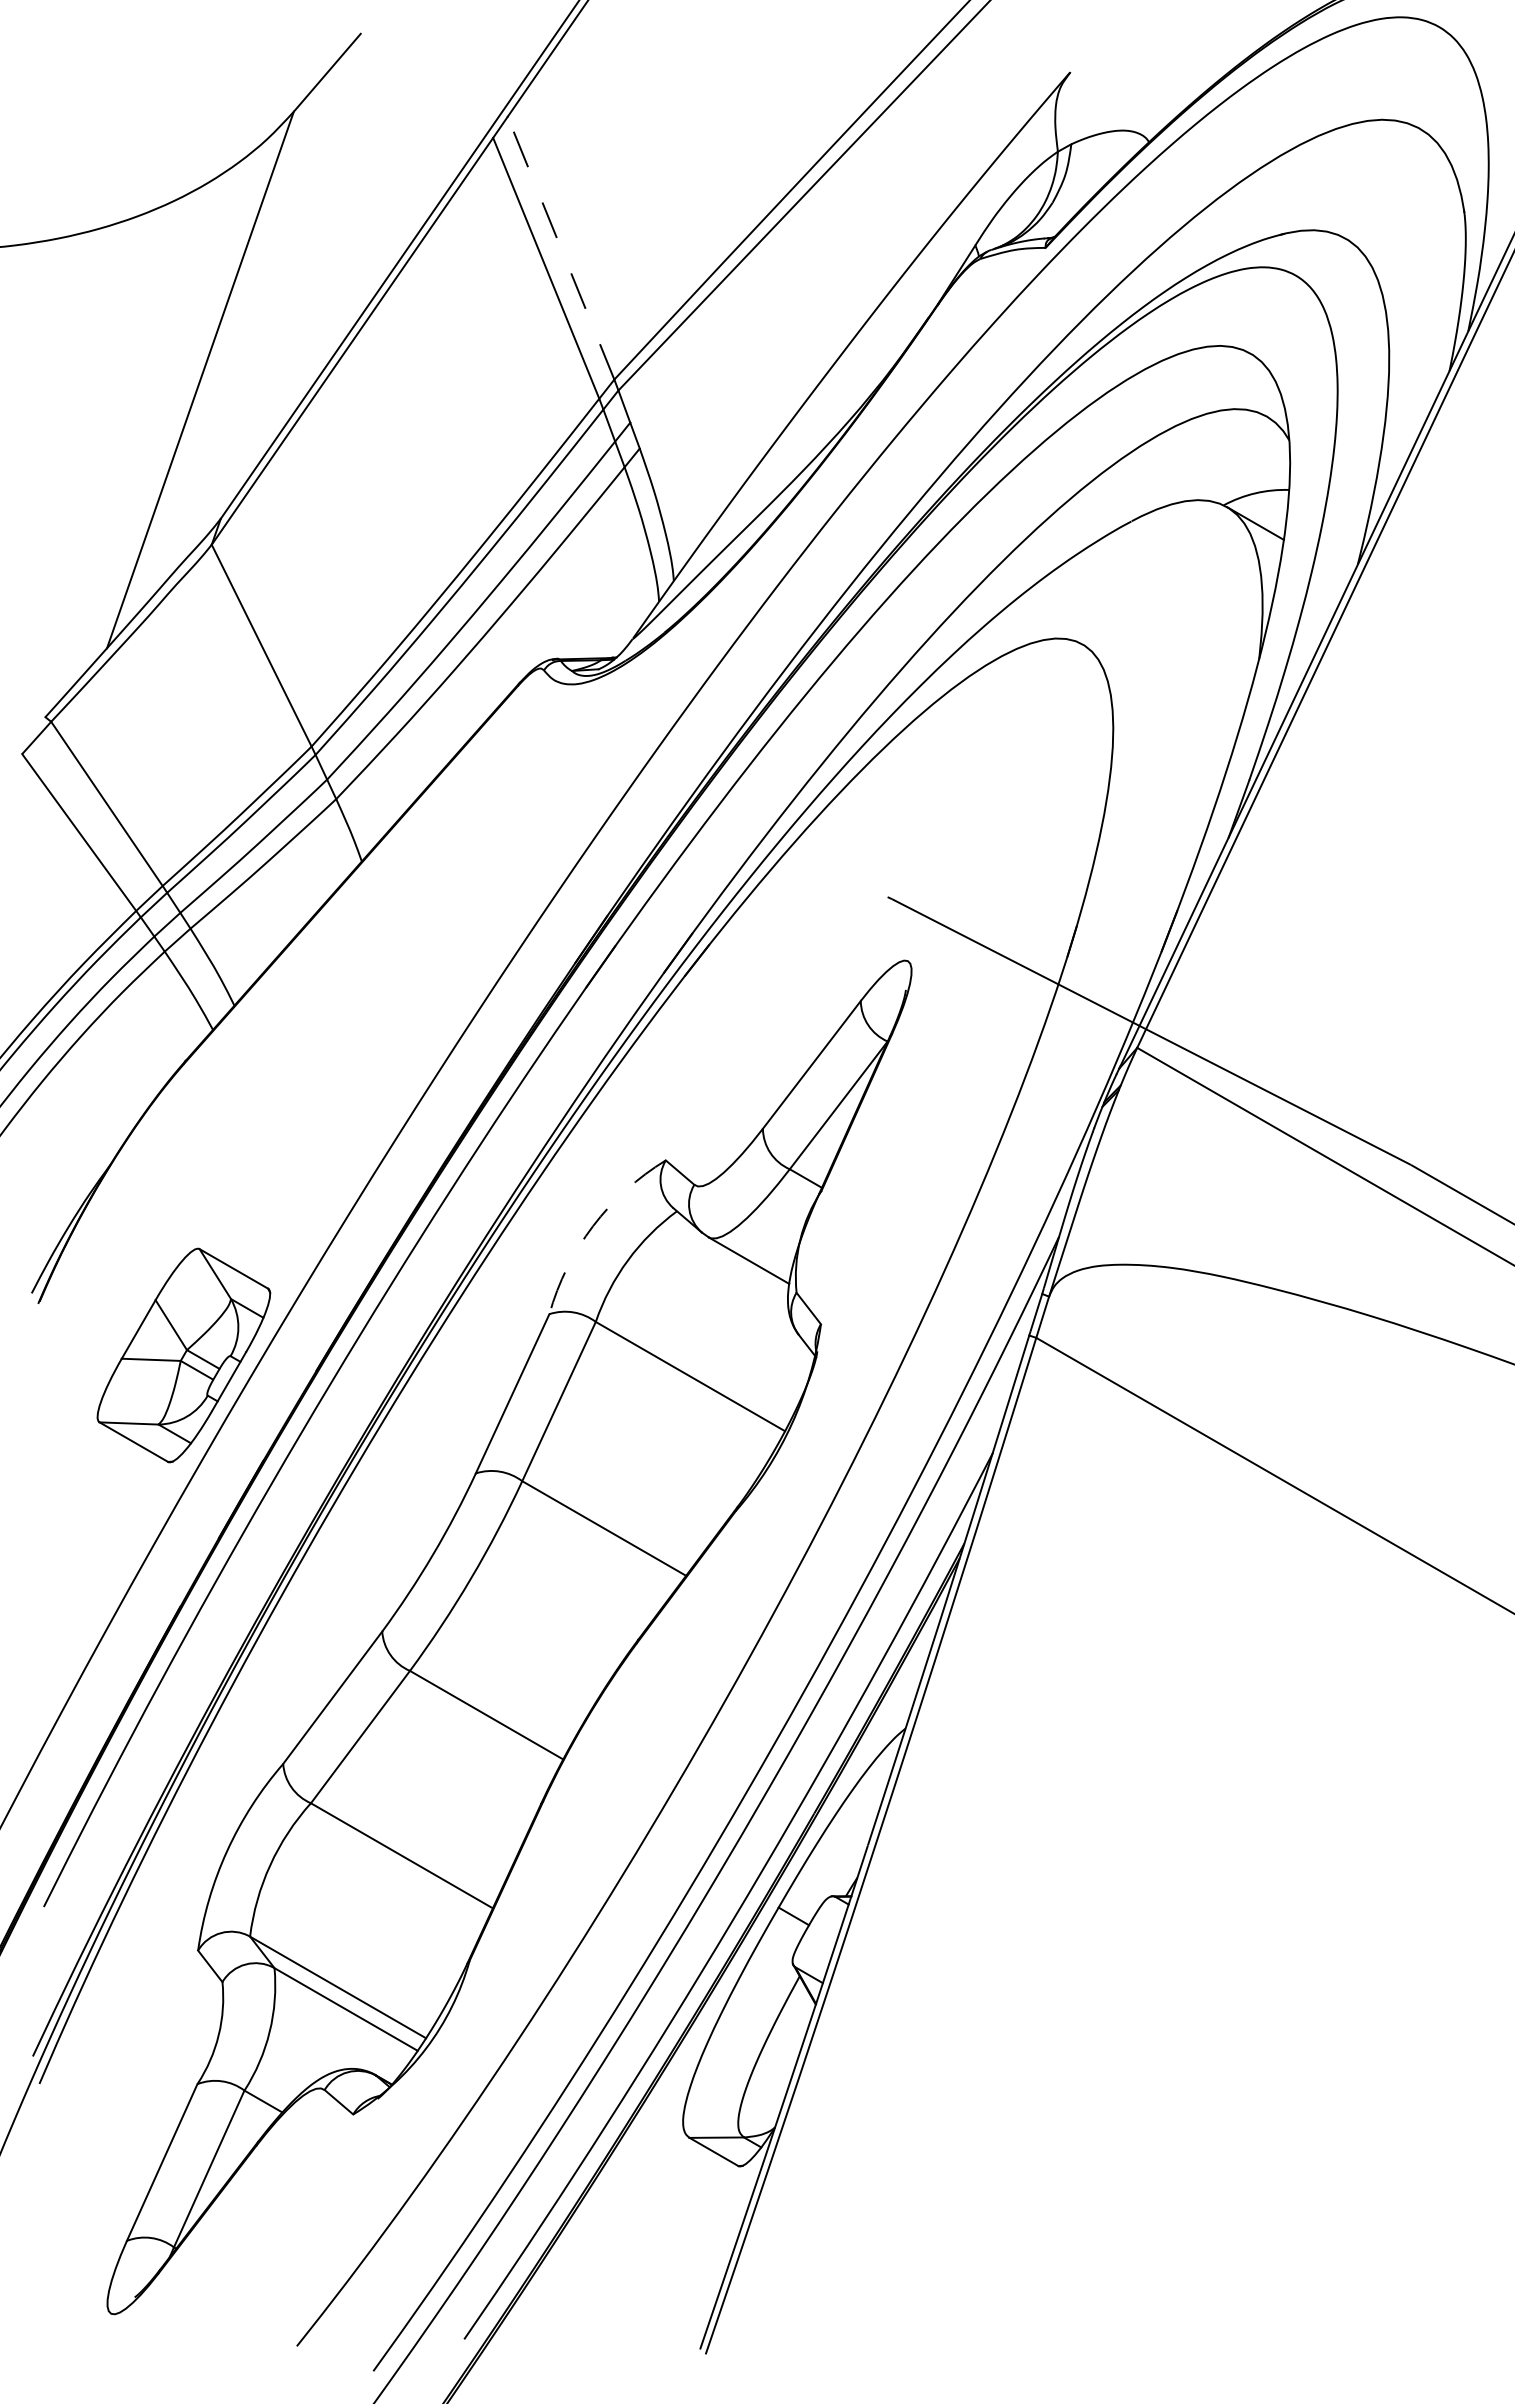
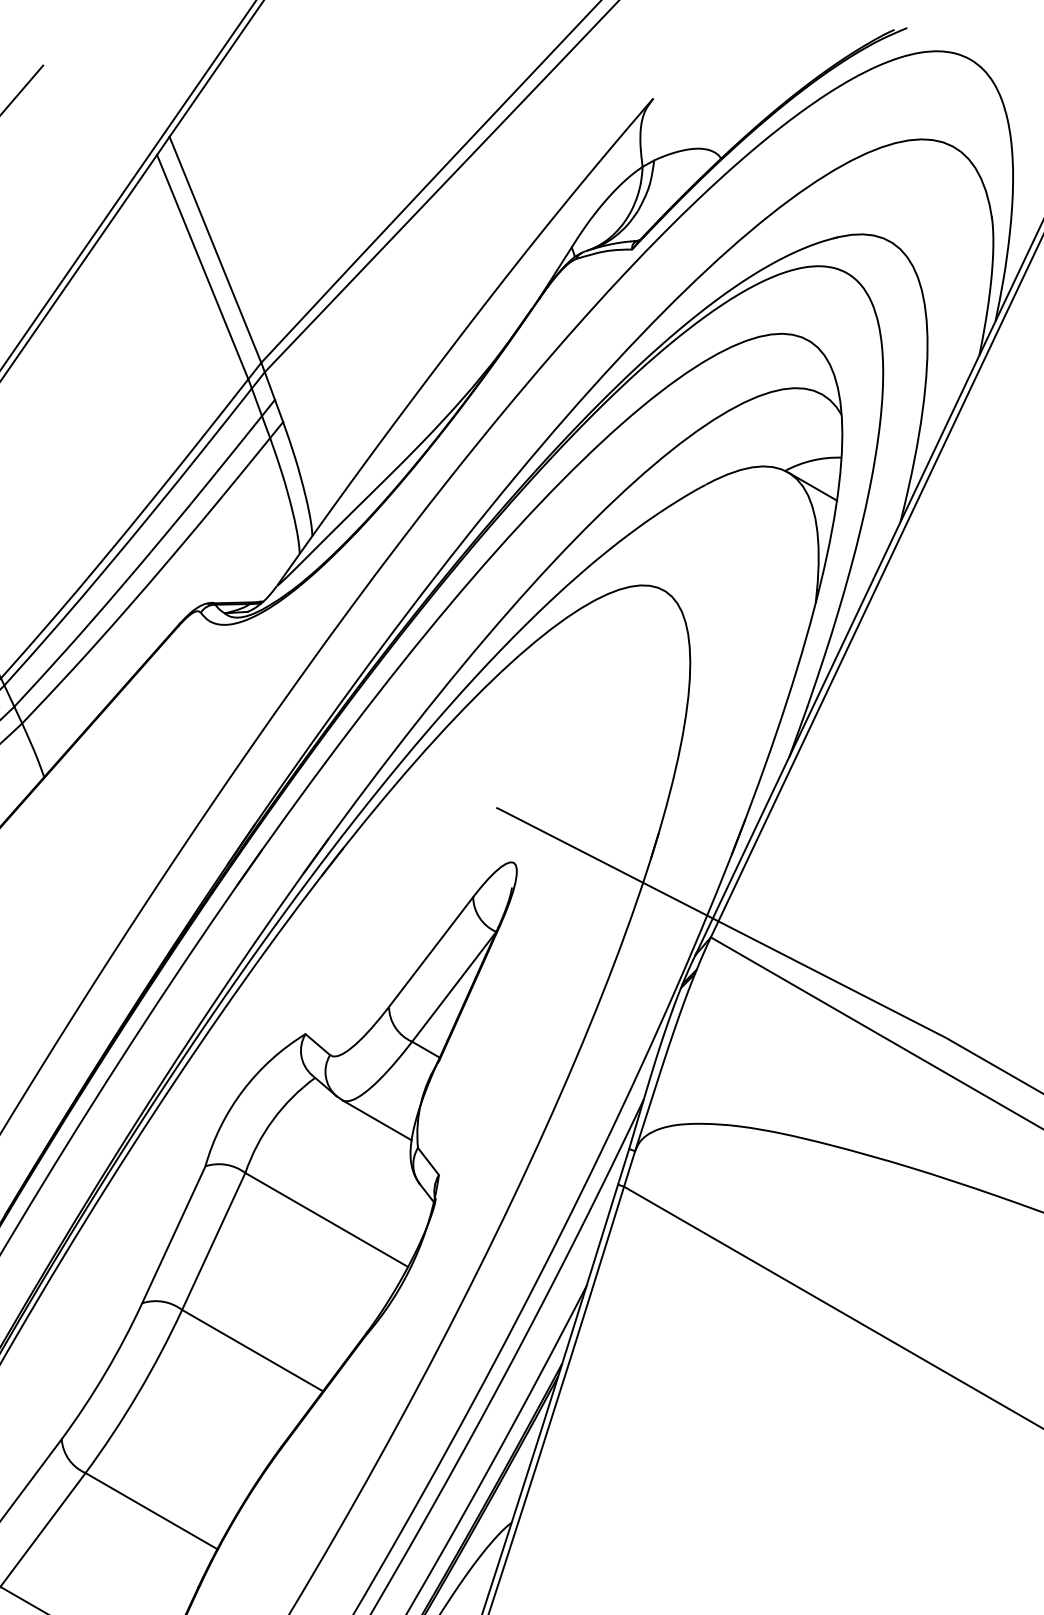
line: (561, 248) -> (215, 250), dashed -> solid
arc: (593, 1226) -> (243, 1090), dashed -> solid

